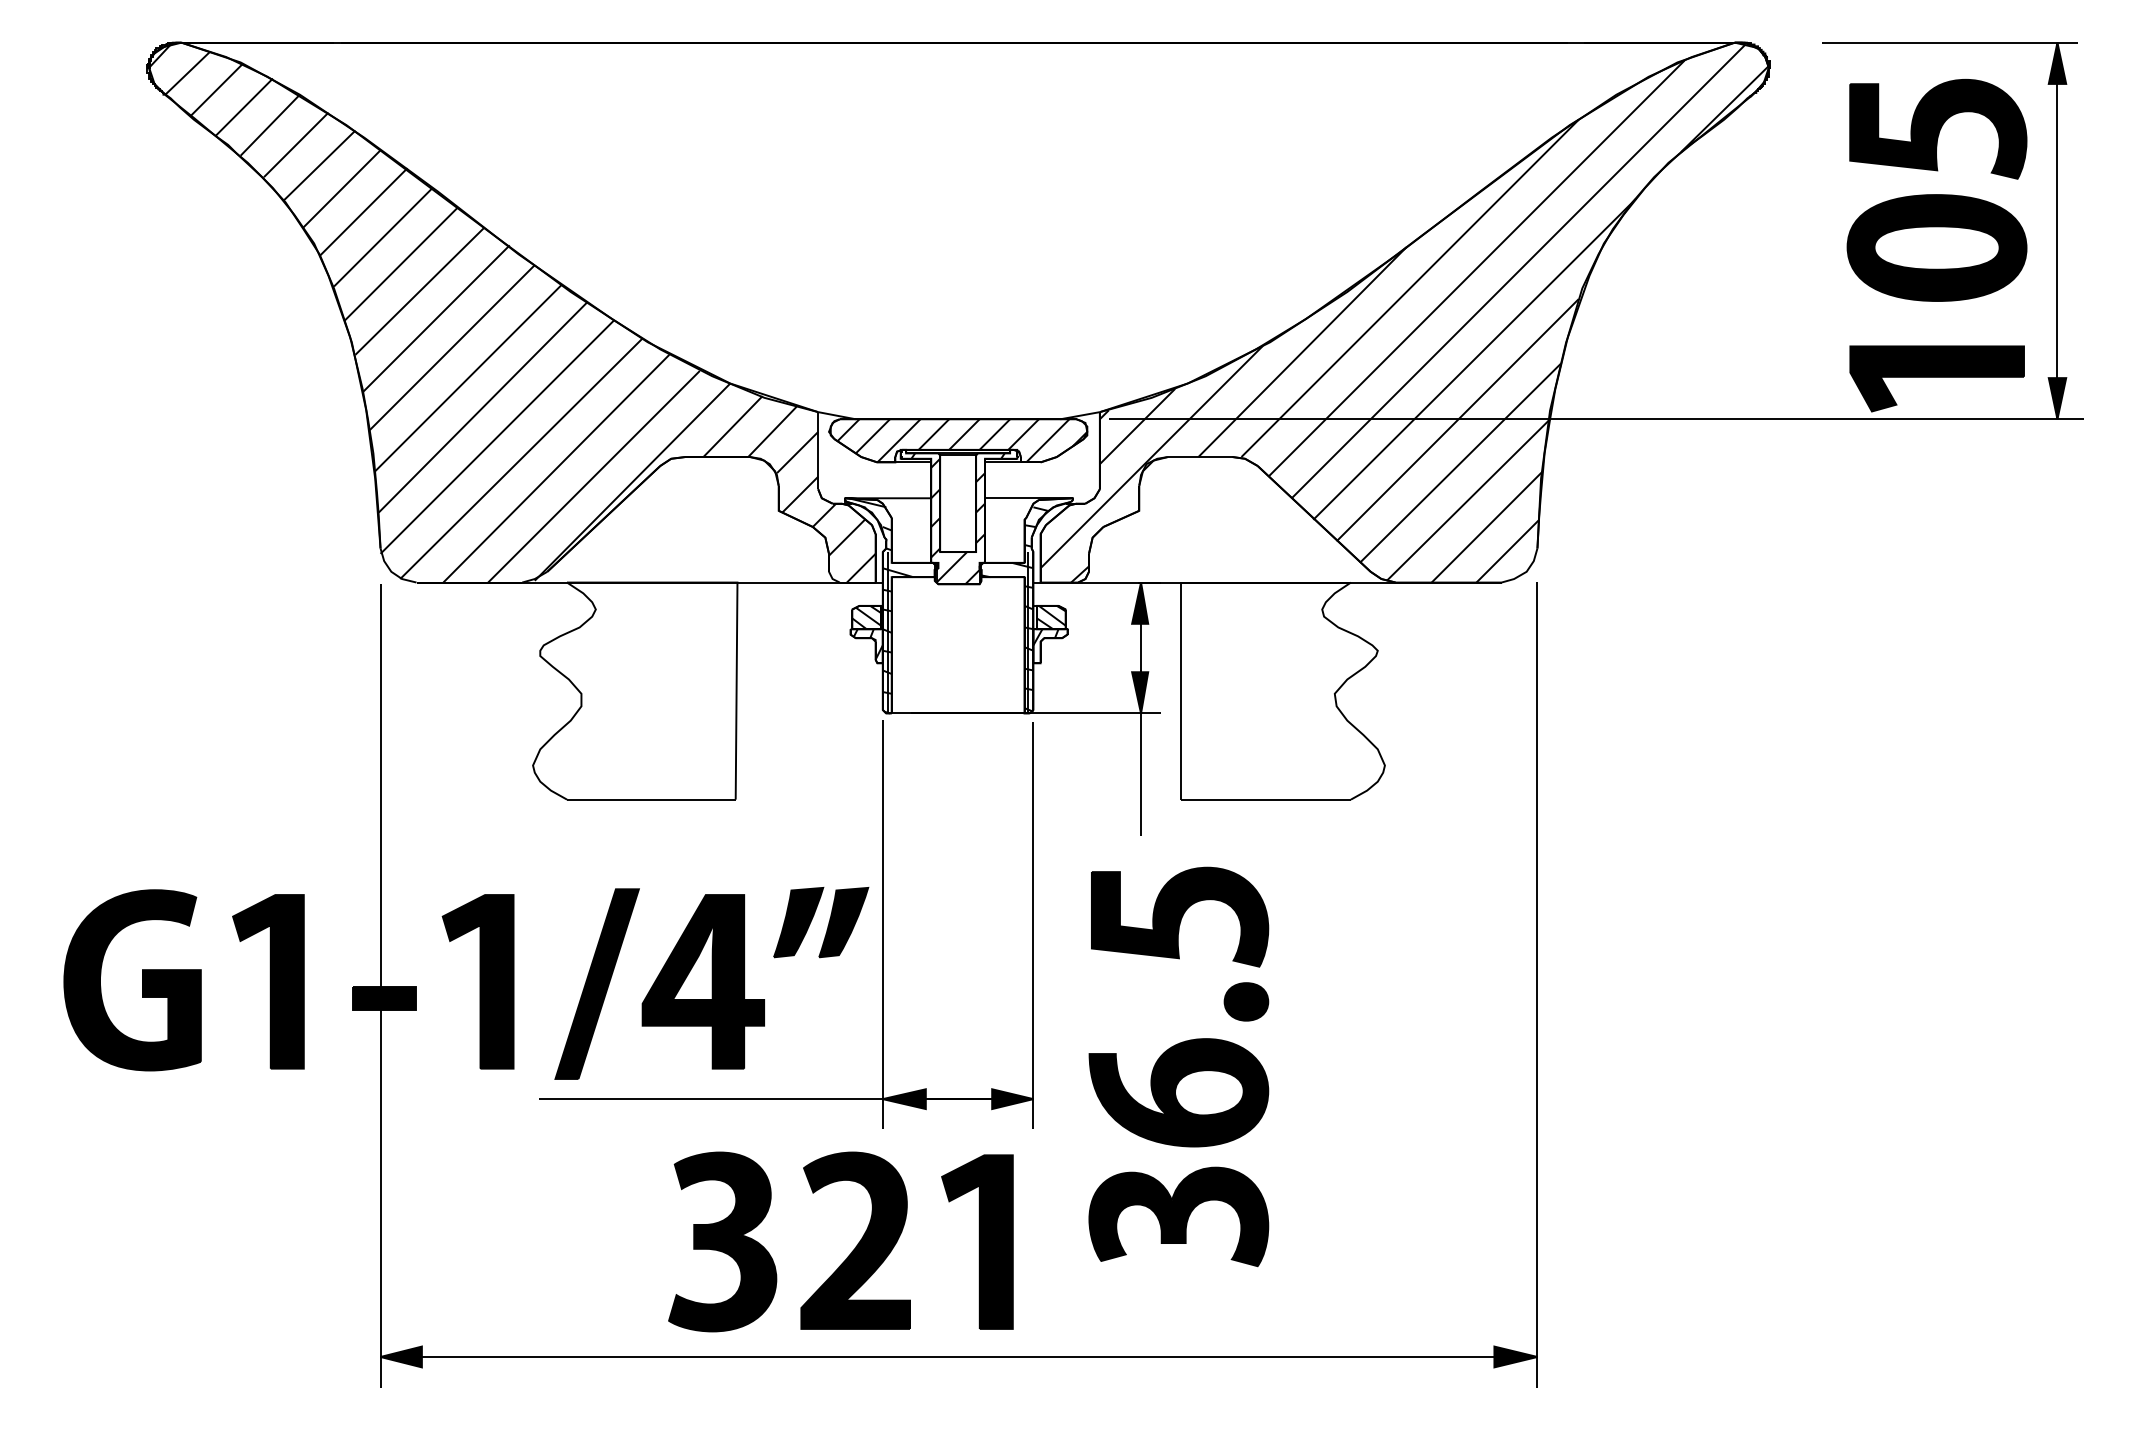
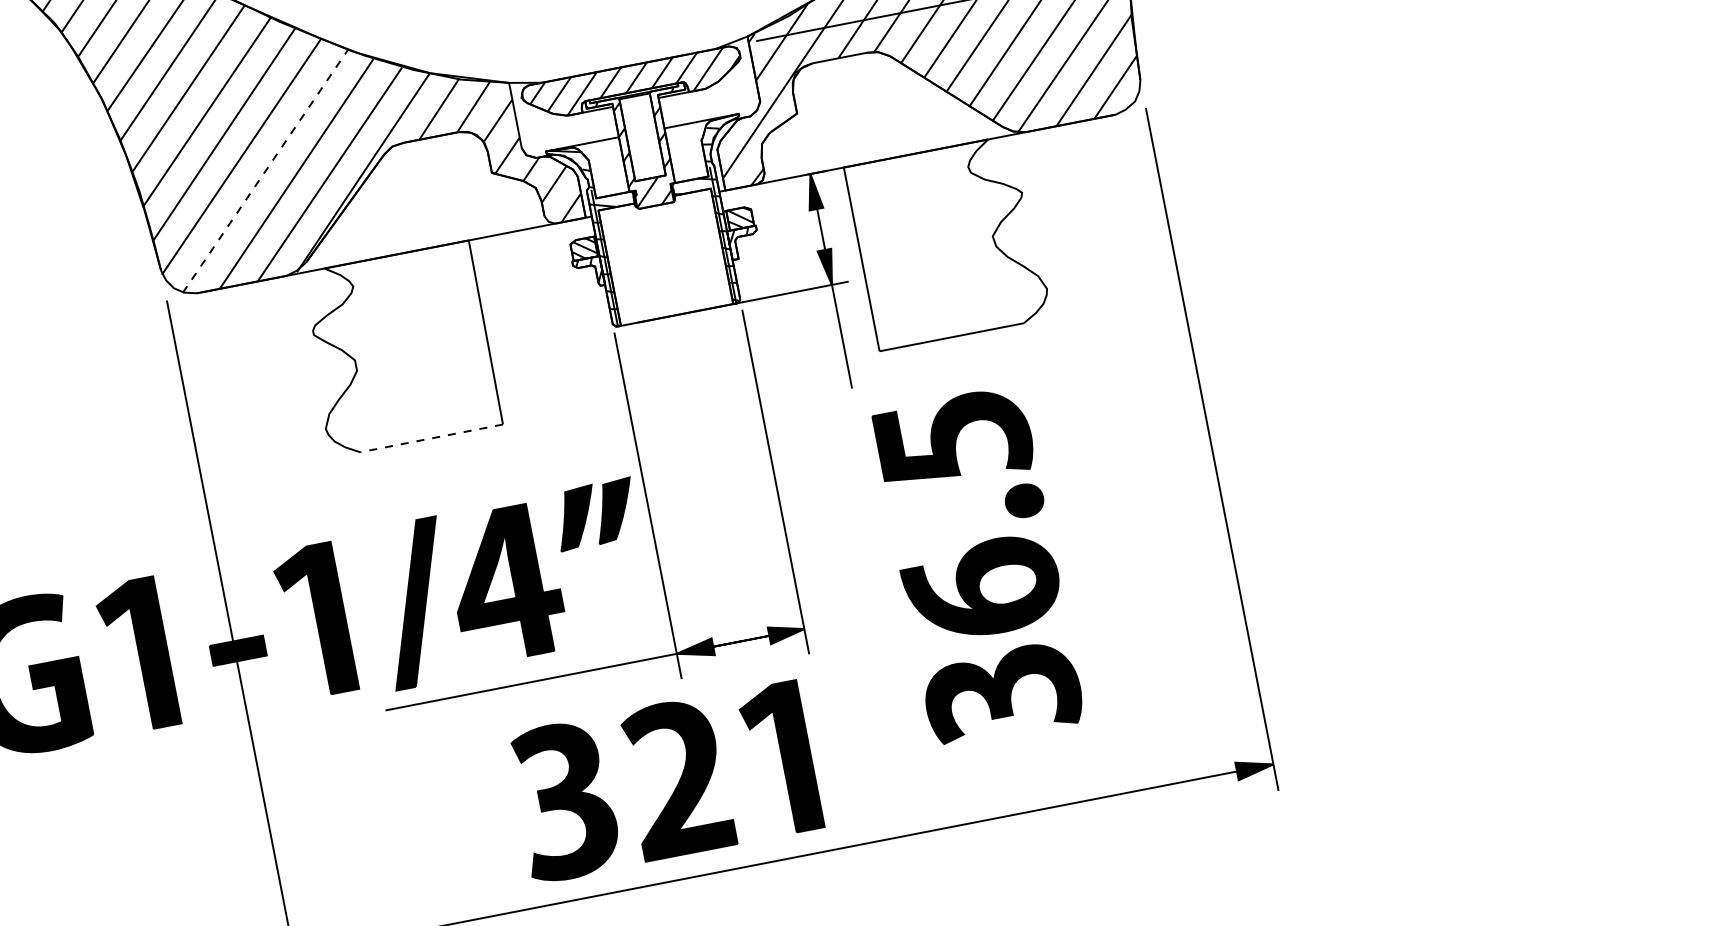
line: (521, 458) -> (265, 170), solid -> dashed
line: (650, 799) -> (430, 438), solid -> dashed
part: (1178, 1066) -> (977, 566), moved

